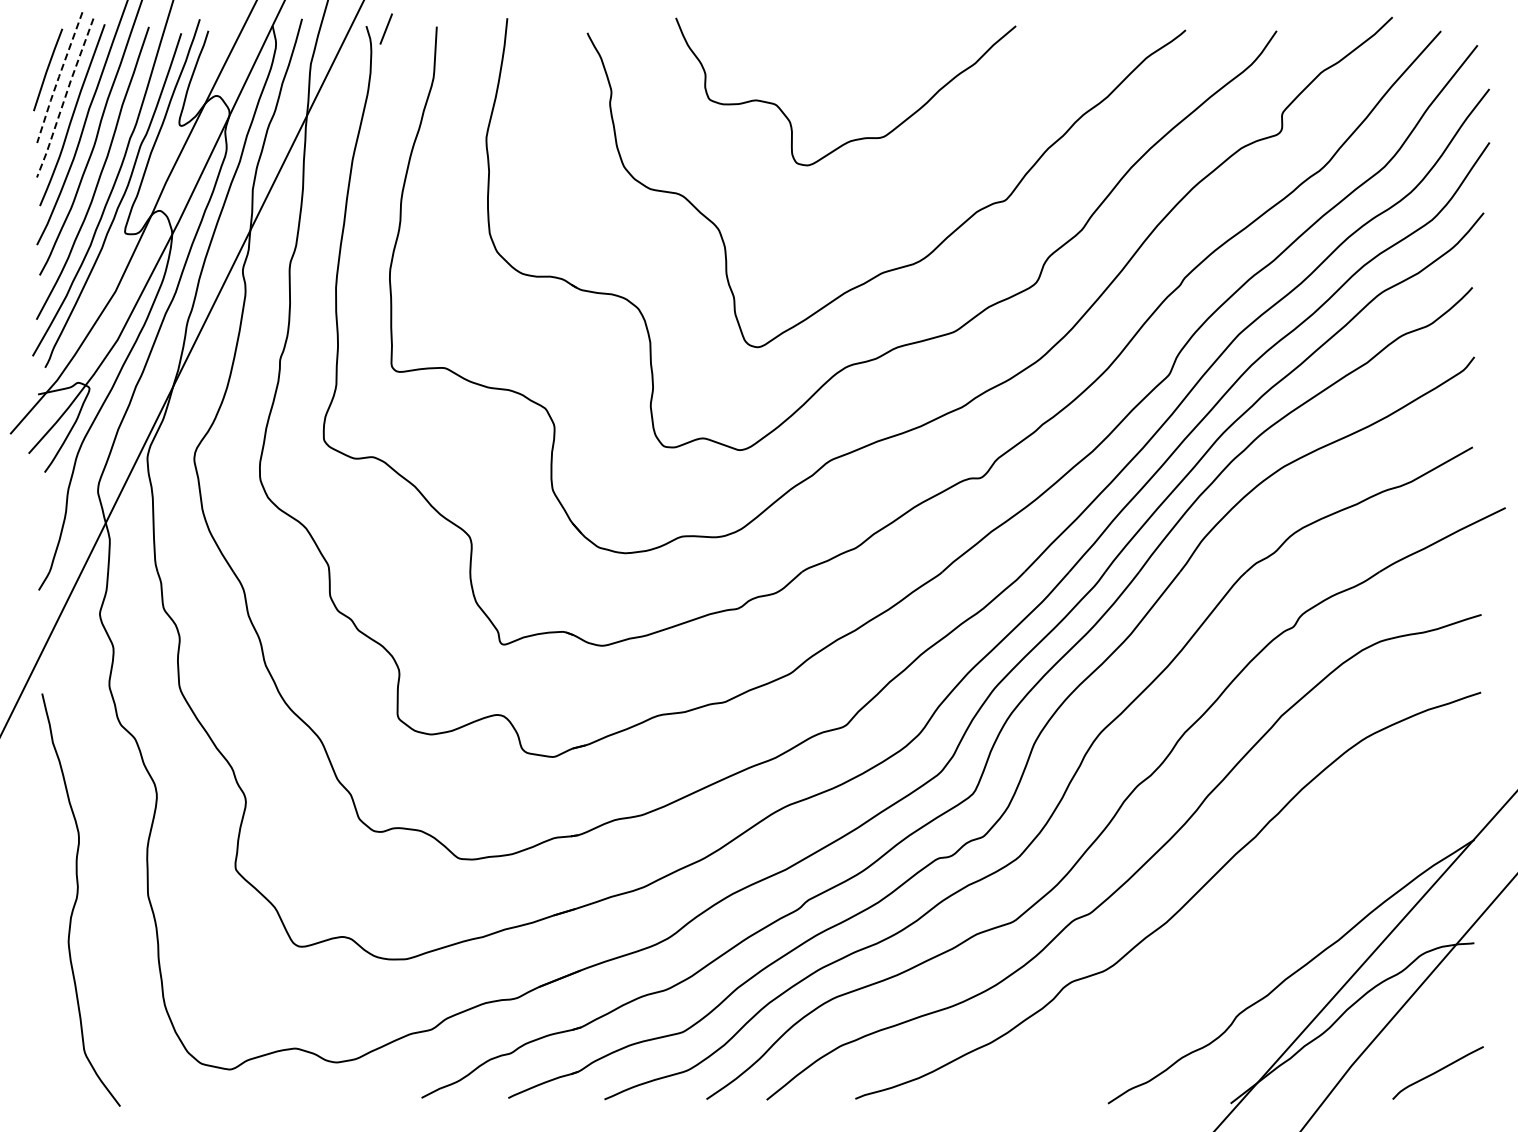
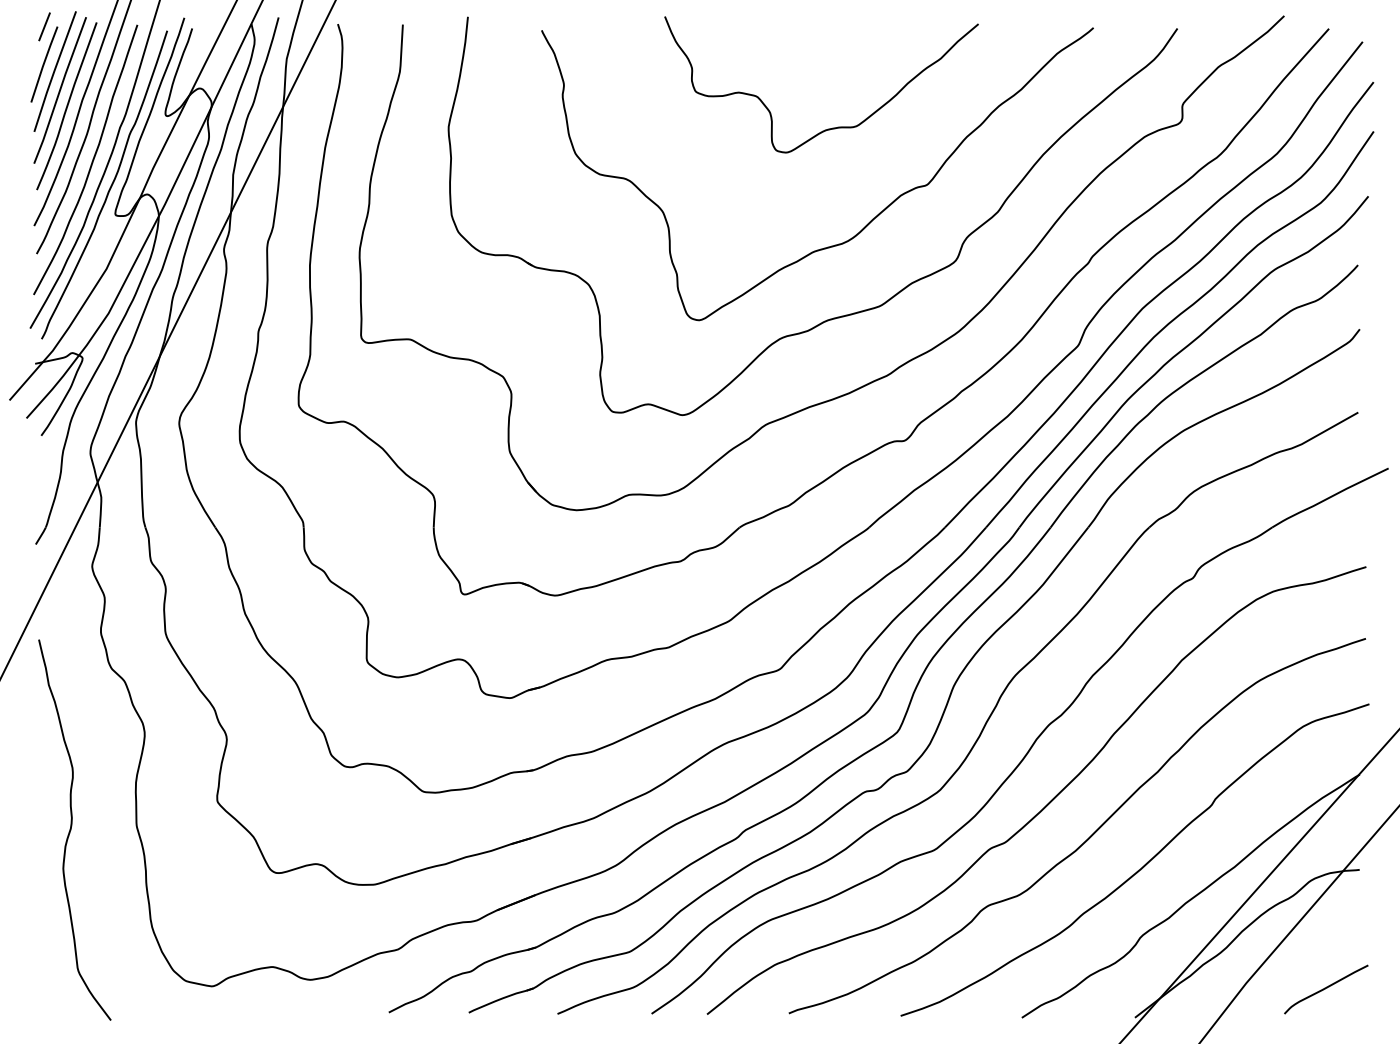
line: (385, 28) -> (43, 26), moved
line: (58, 77) -> (53, 71), dashed -> solid
line: (64, 98) -> (59, 90), dashed -> solid
curve: (856, 138) -> (831, 127), moved
curve: (1238, 939) -> (1142, 866), added

